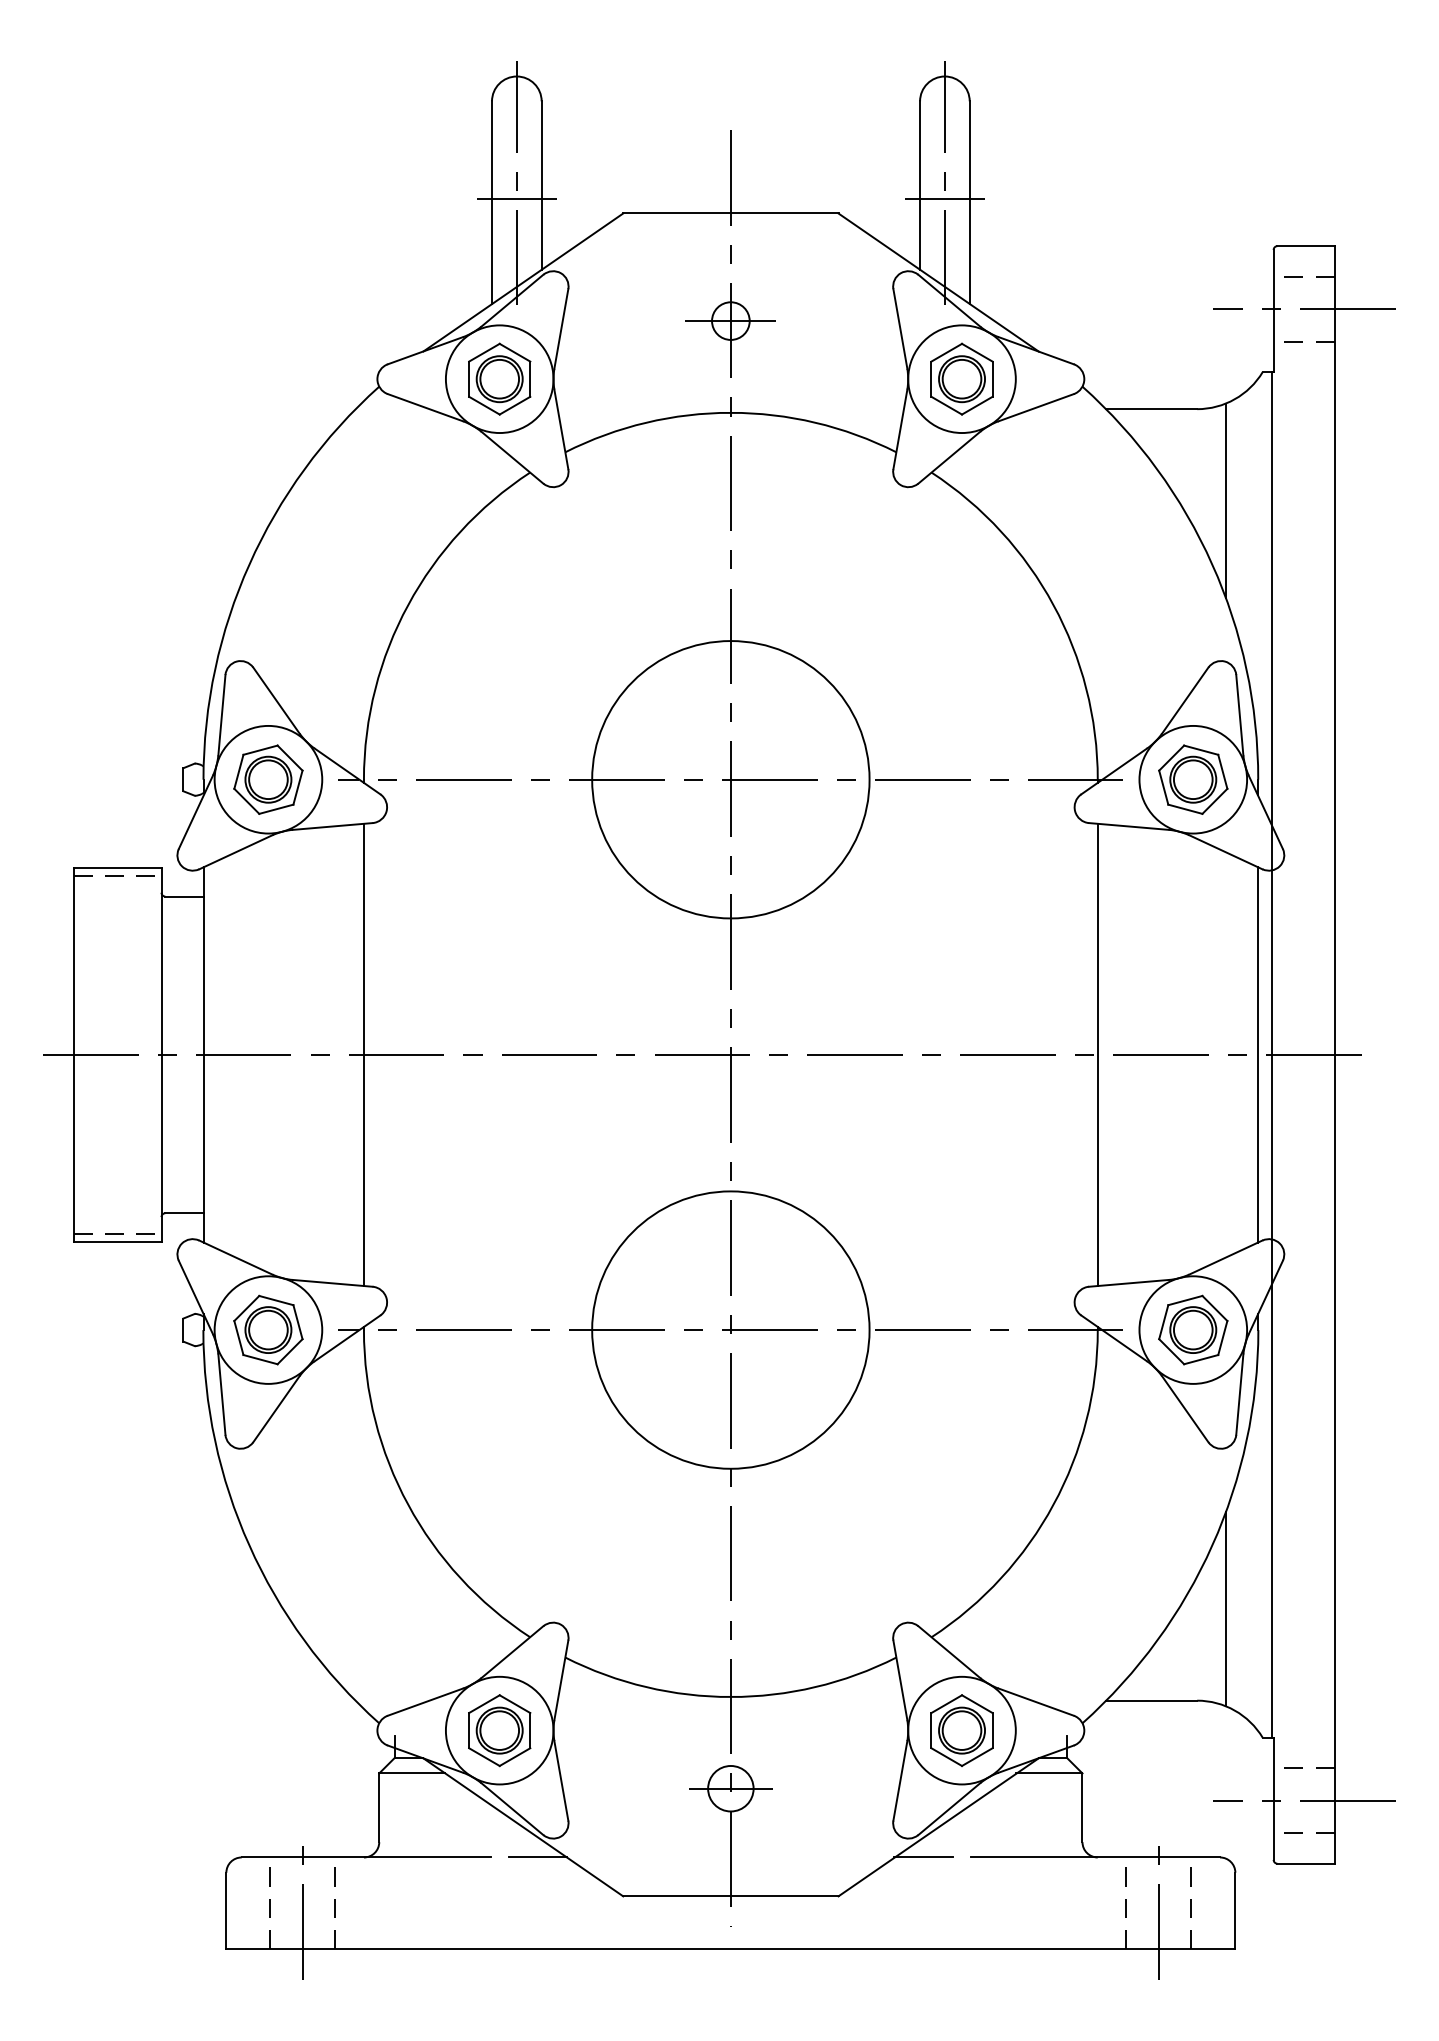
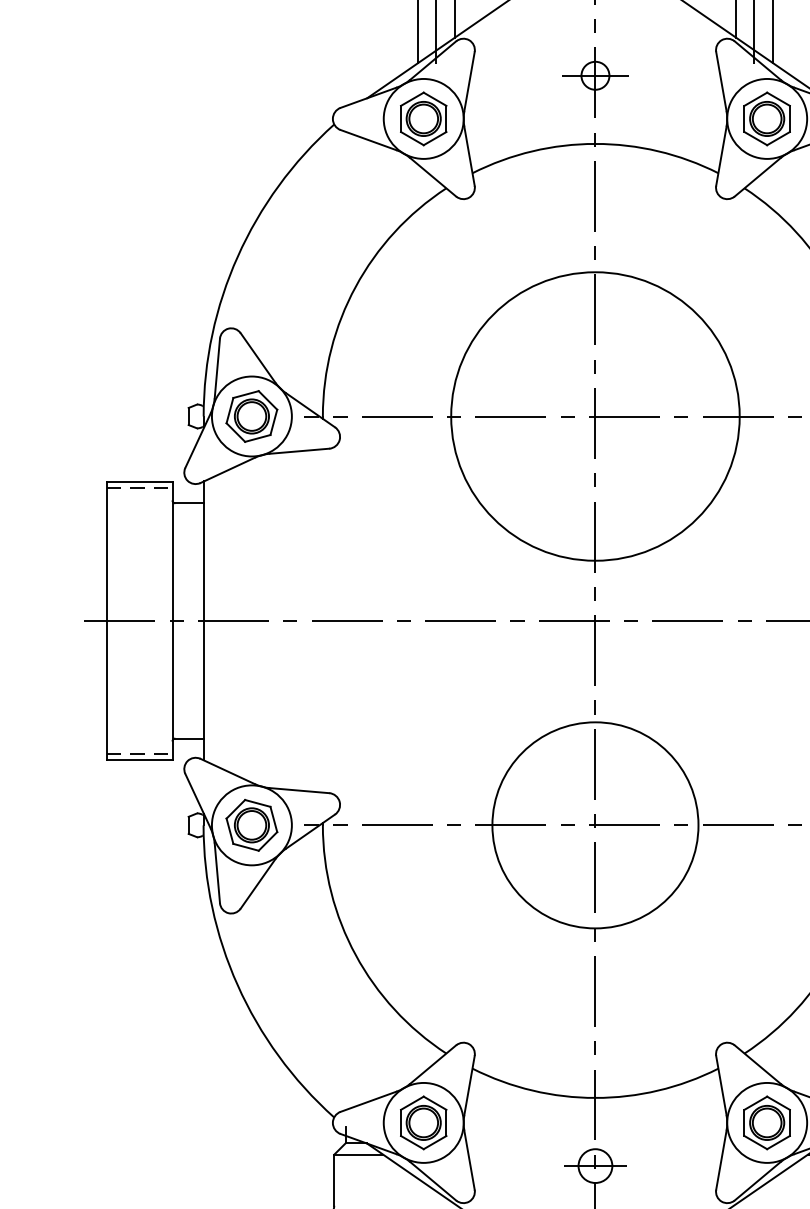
circle: (730, 779) -> (595, 416), size x1.4
line: (363, 1054) -> (322, 620), removed

